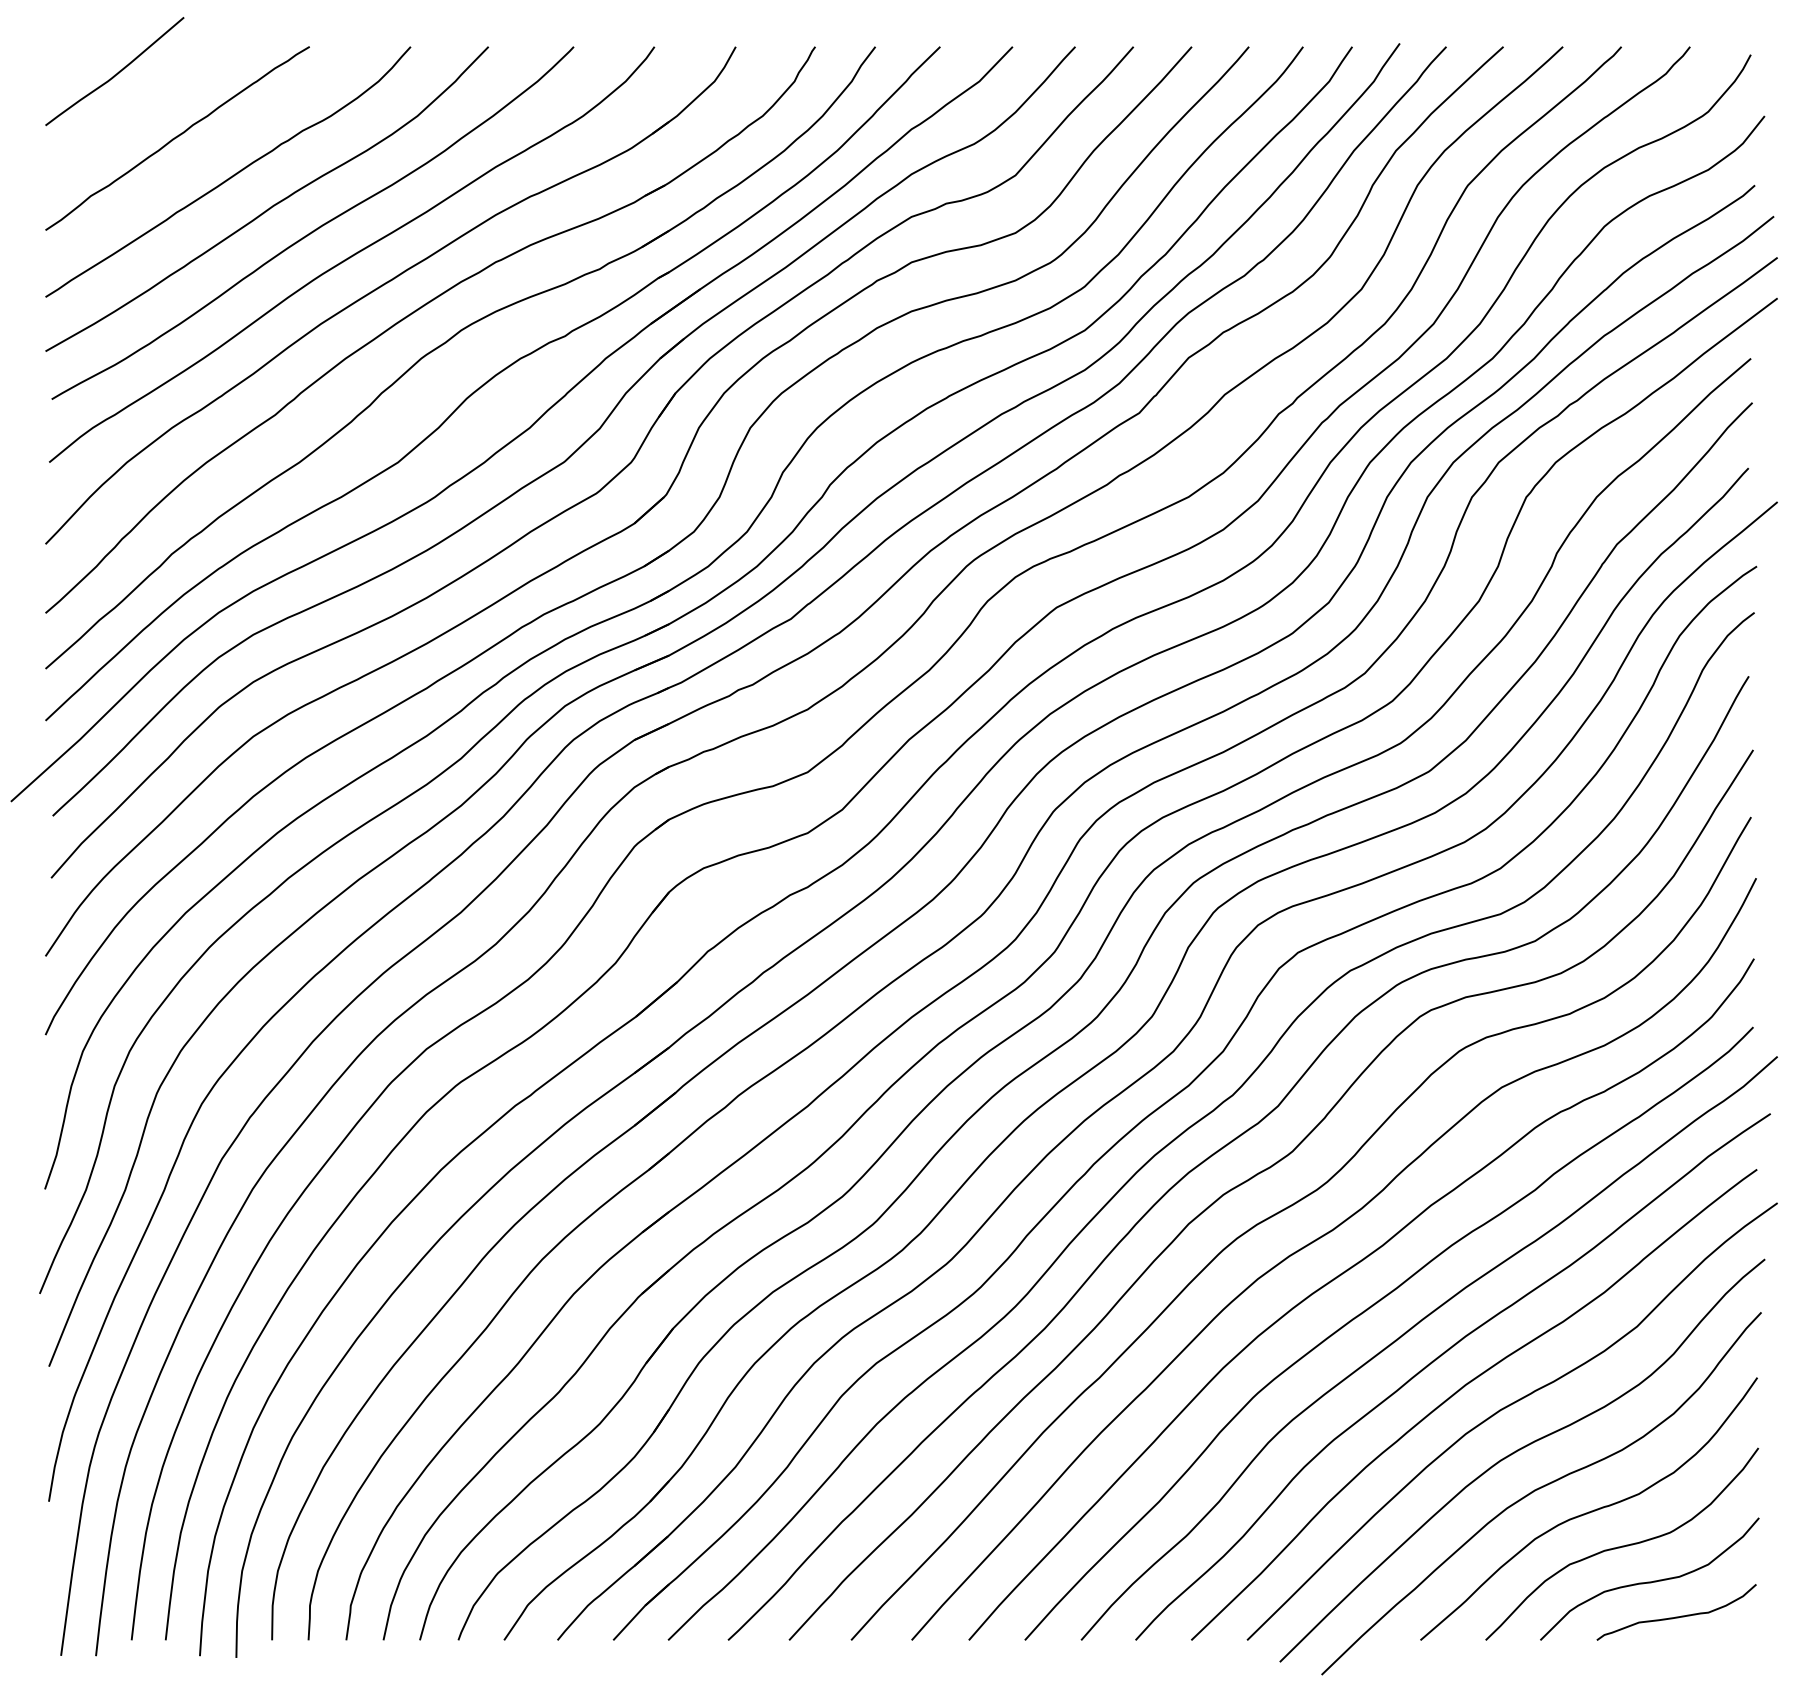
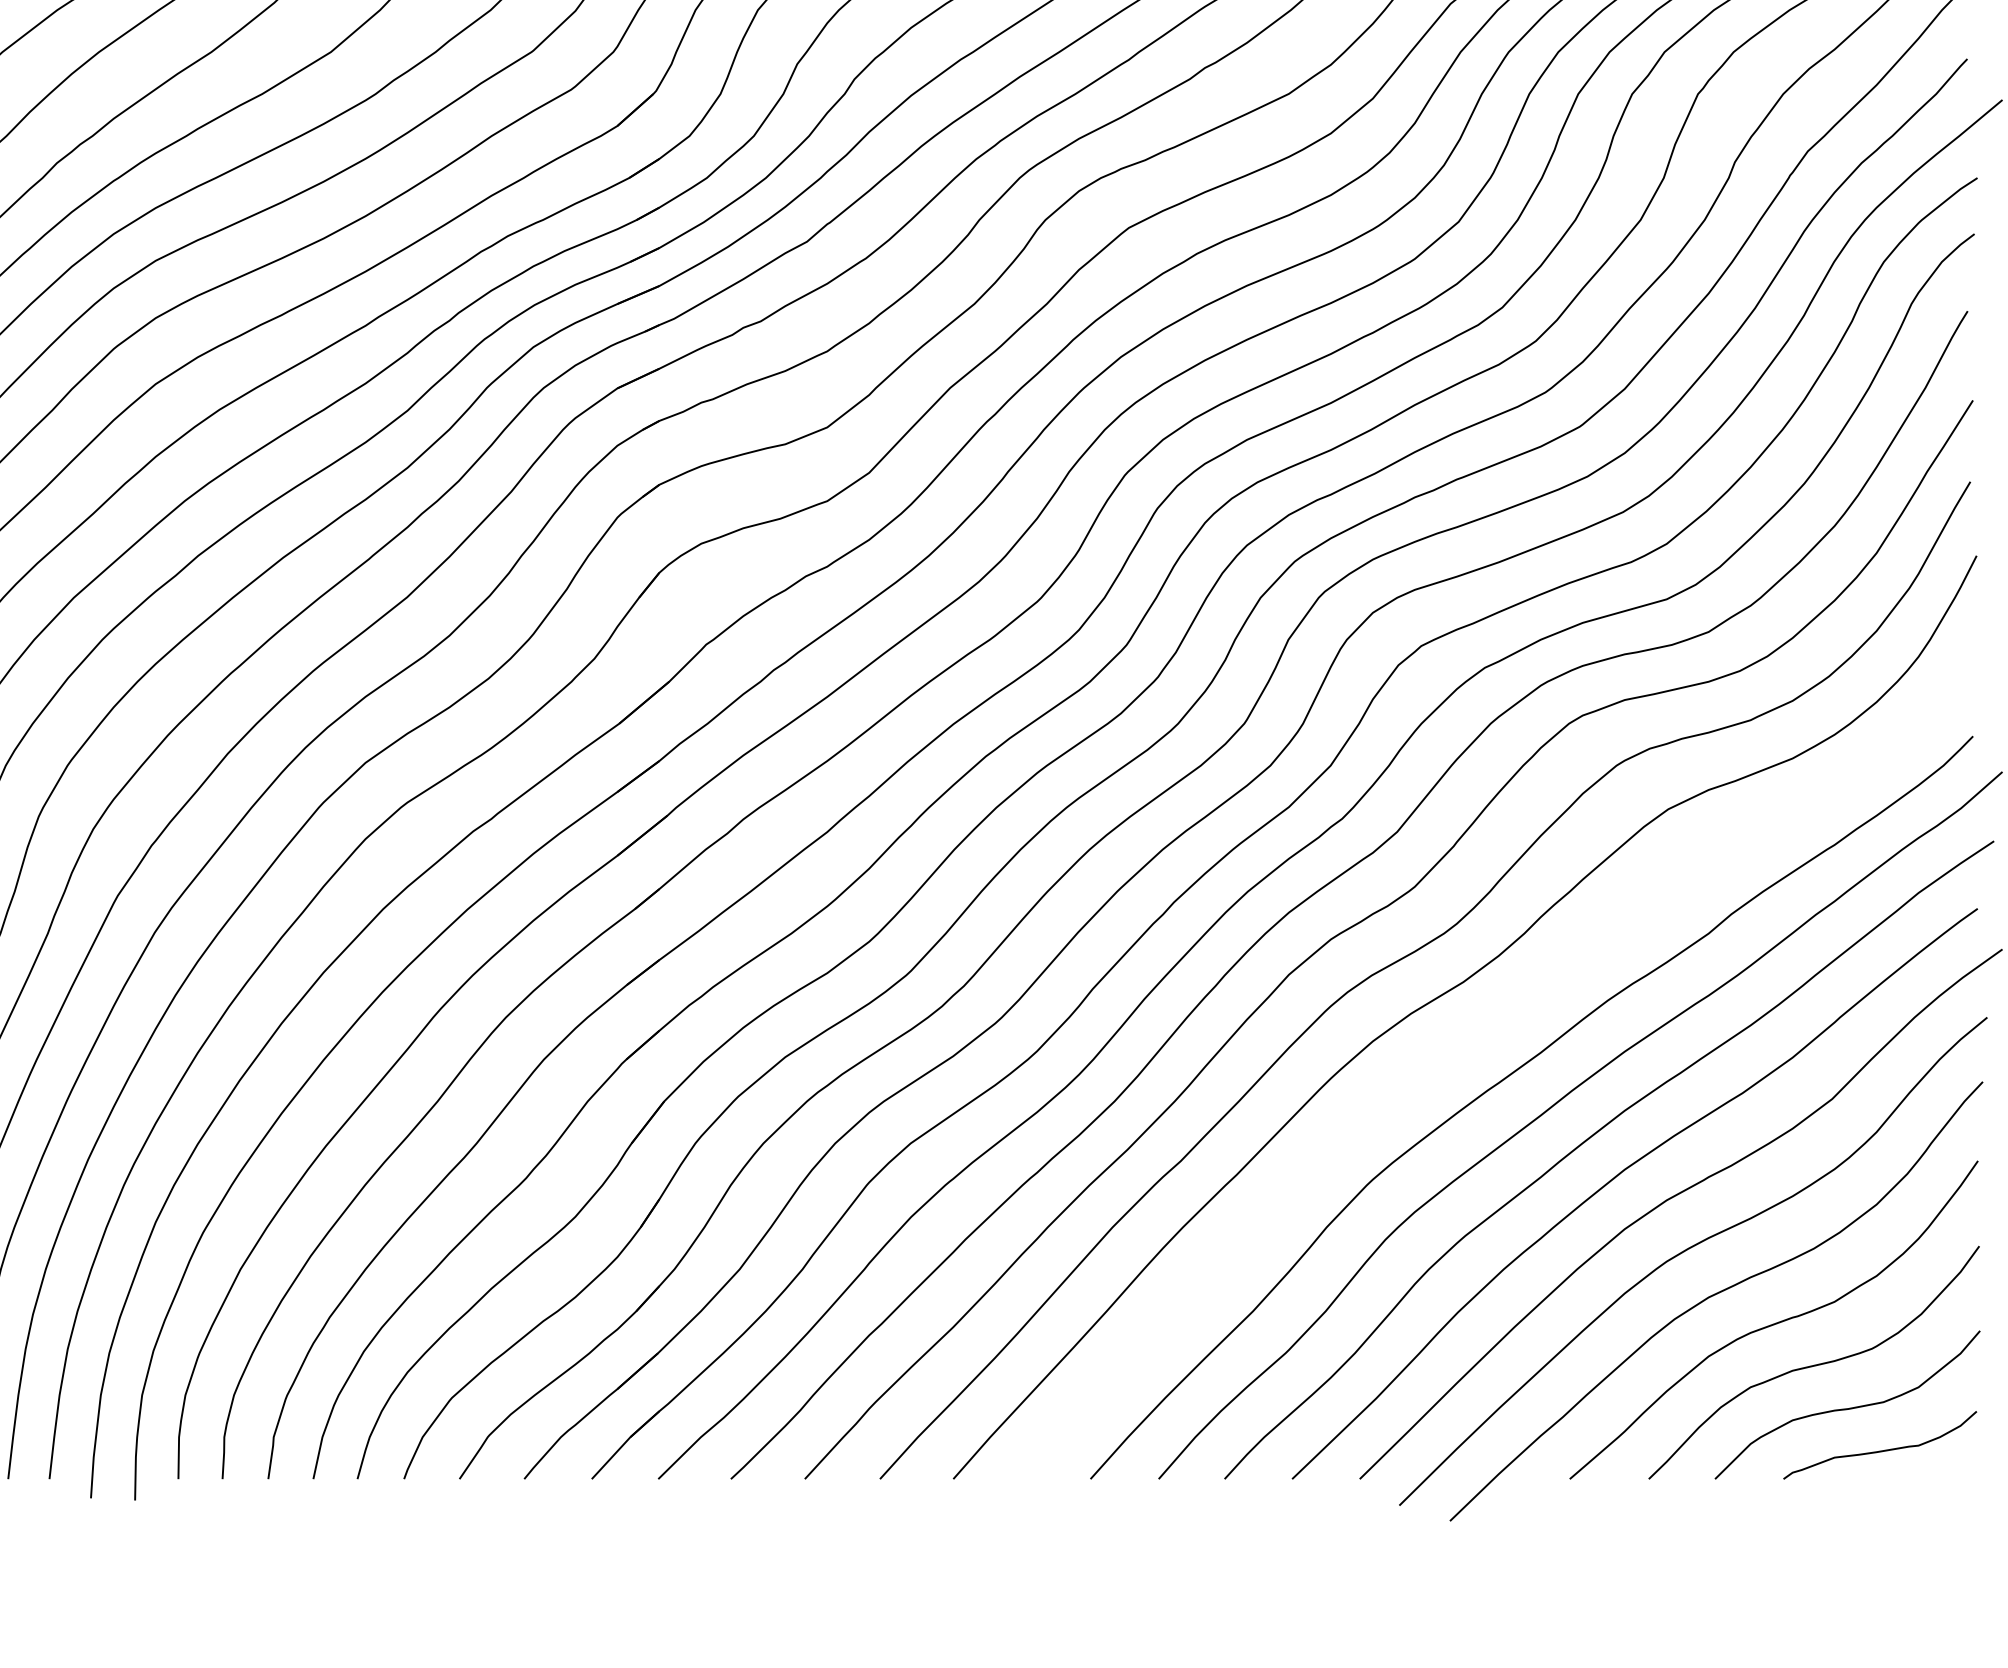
curve: (1344, 1273) -> (1477, 1034), removed

